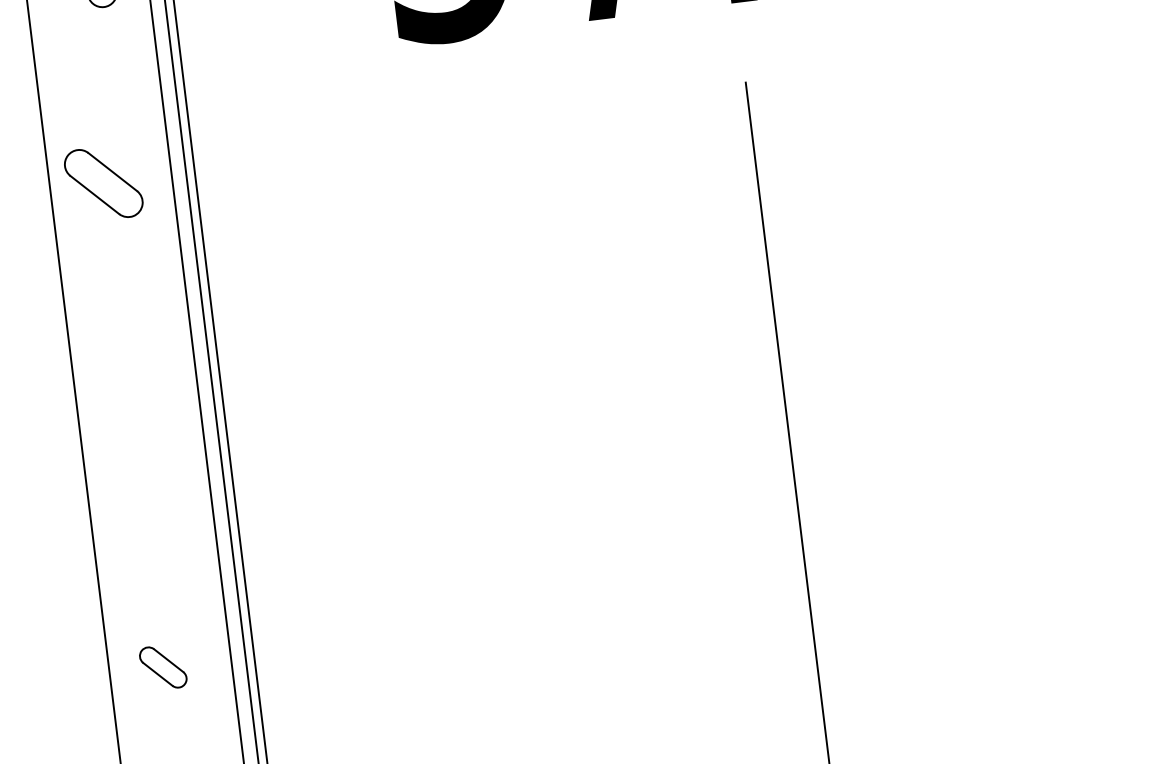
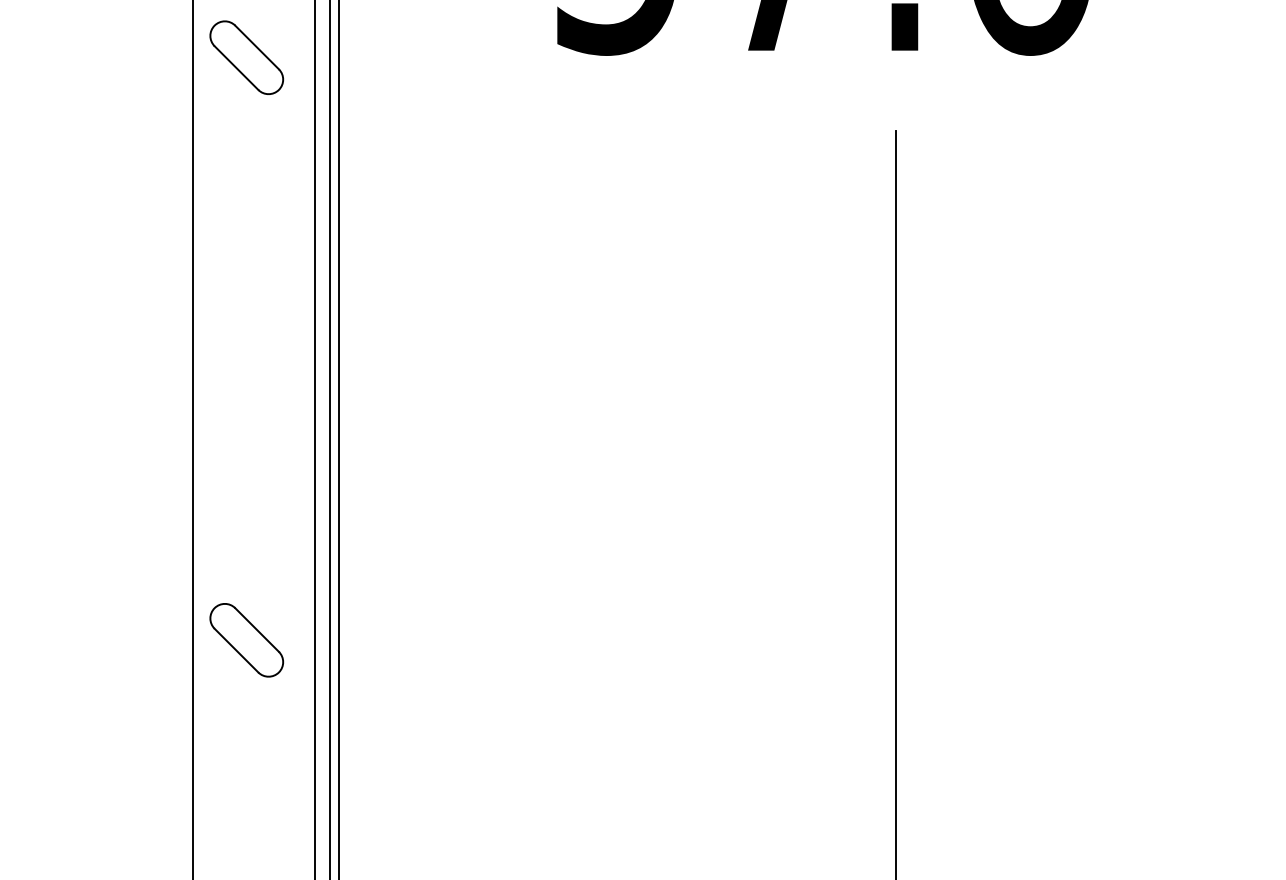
part: (103, 183) -> (246, 57), moved
part: (162, 667) -> (246, 640), size x1.67

